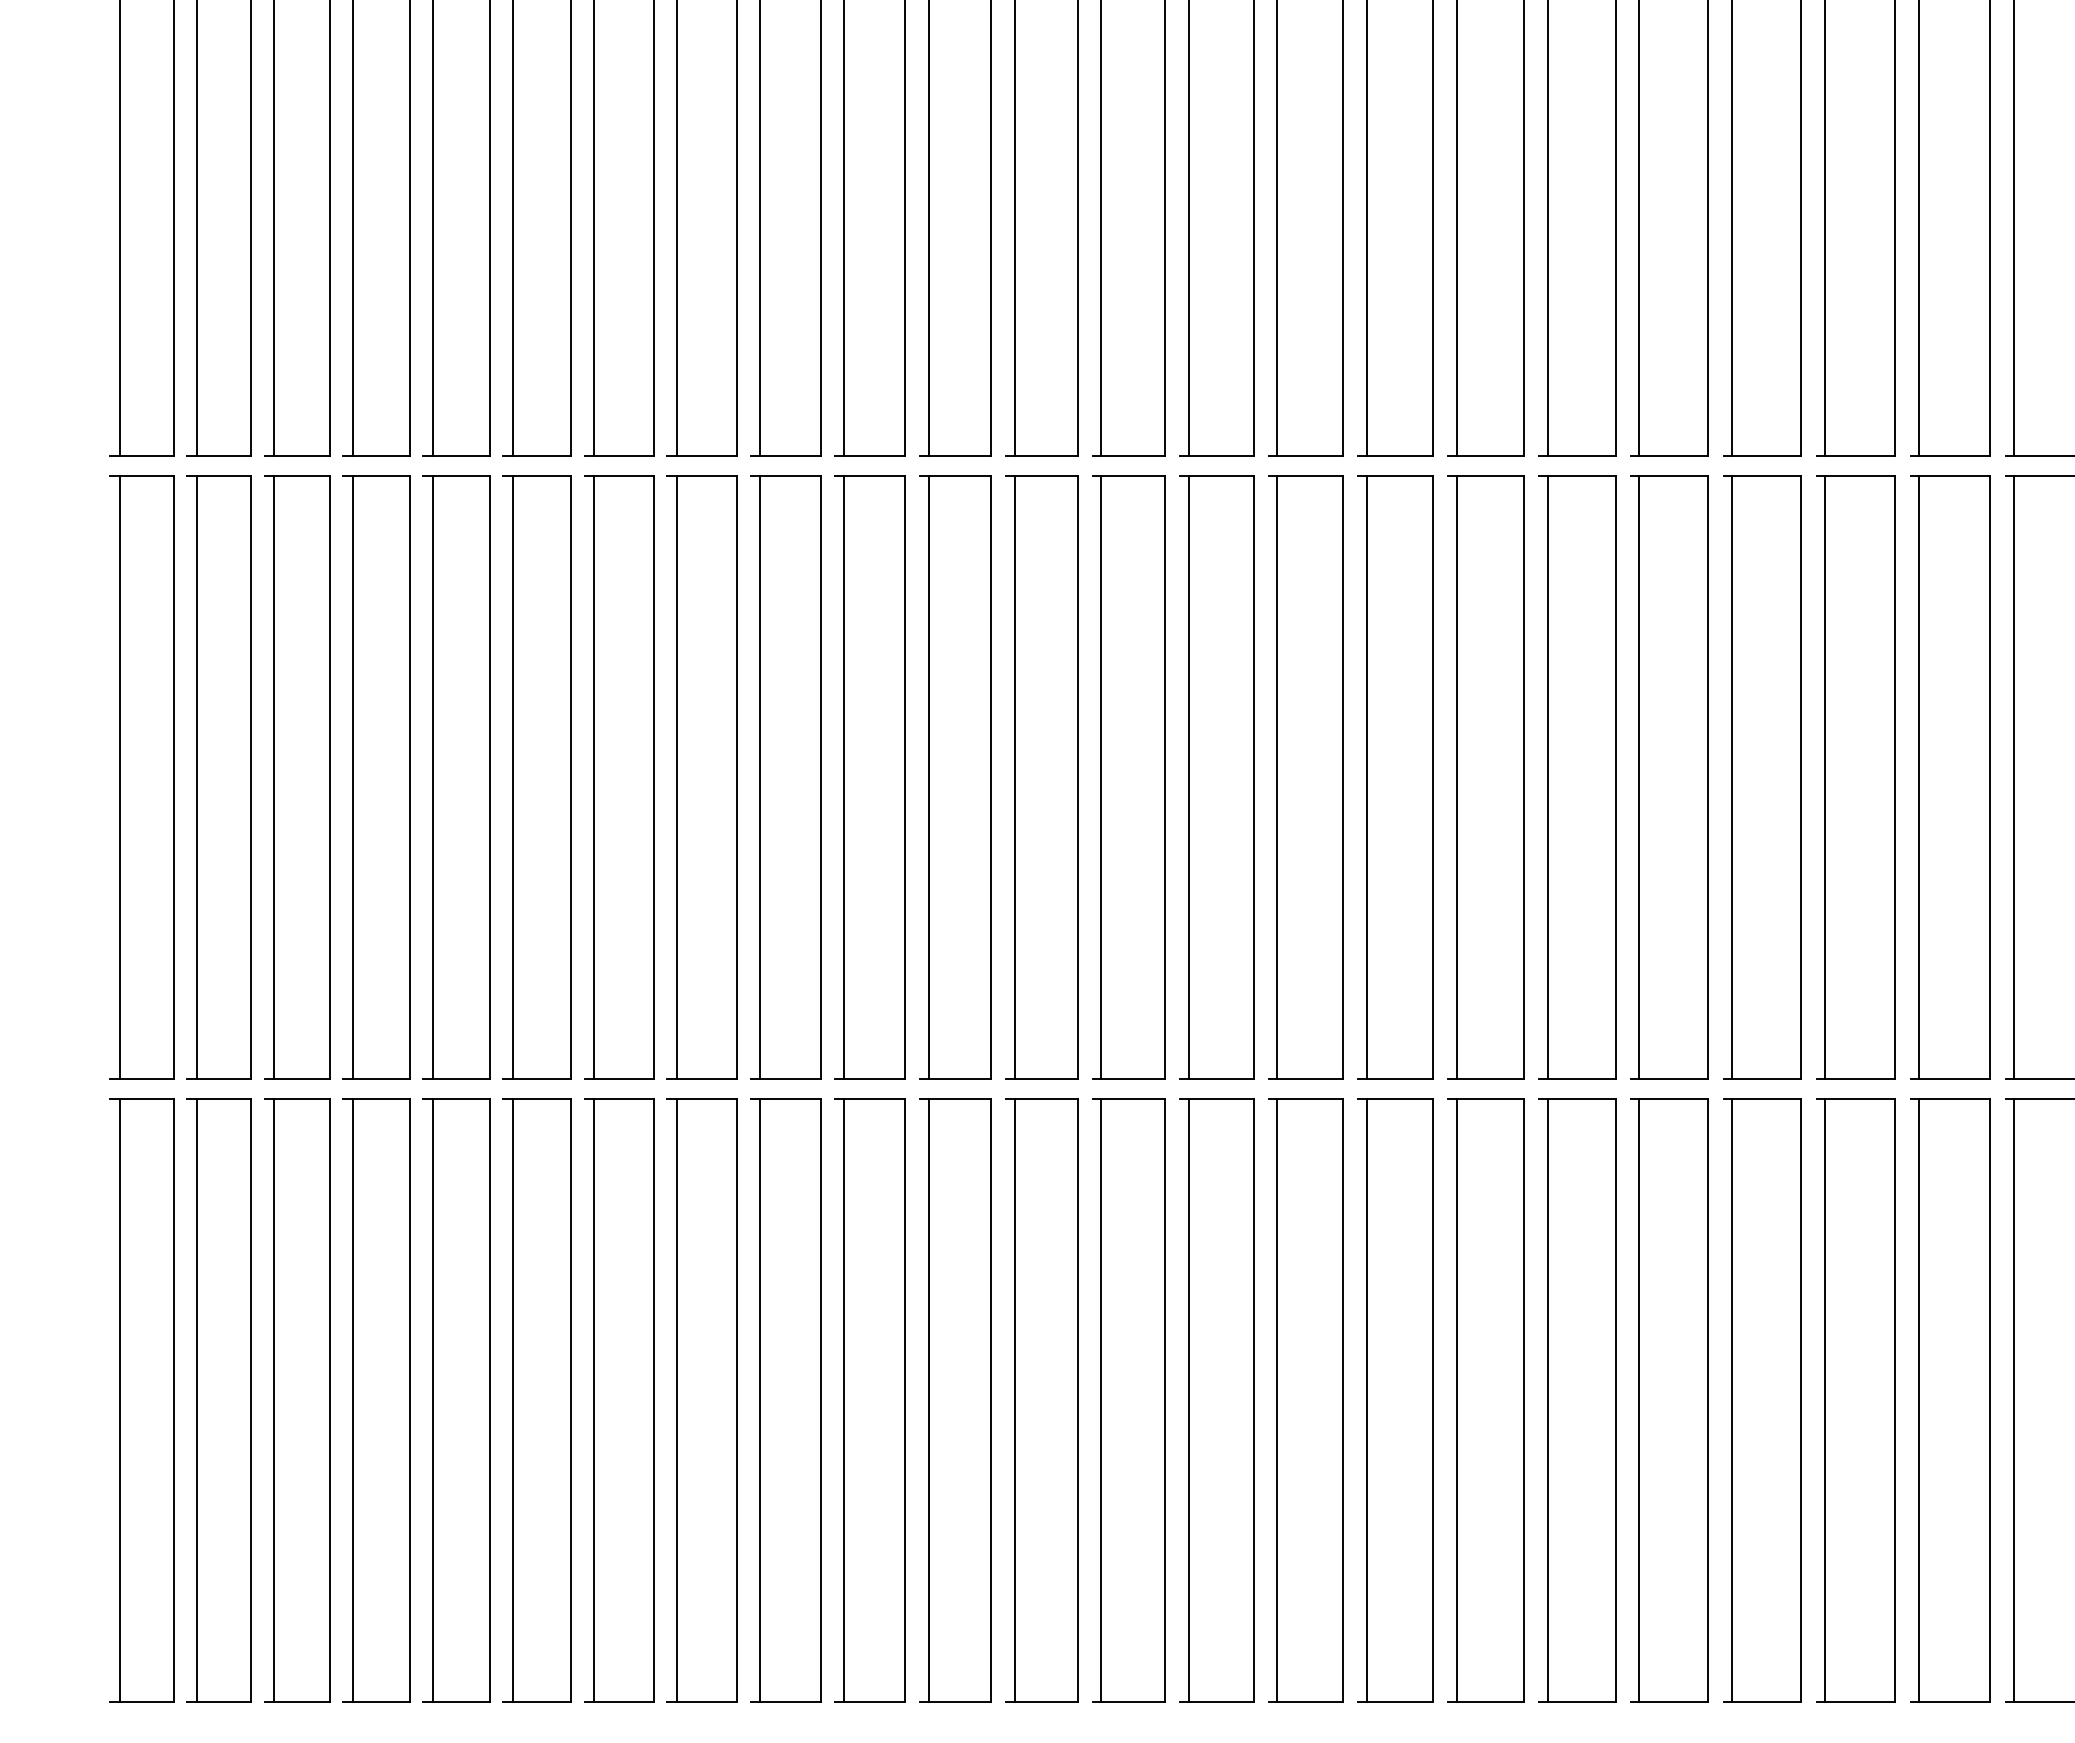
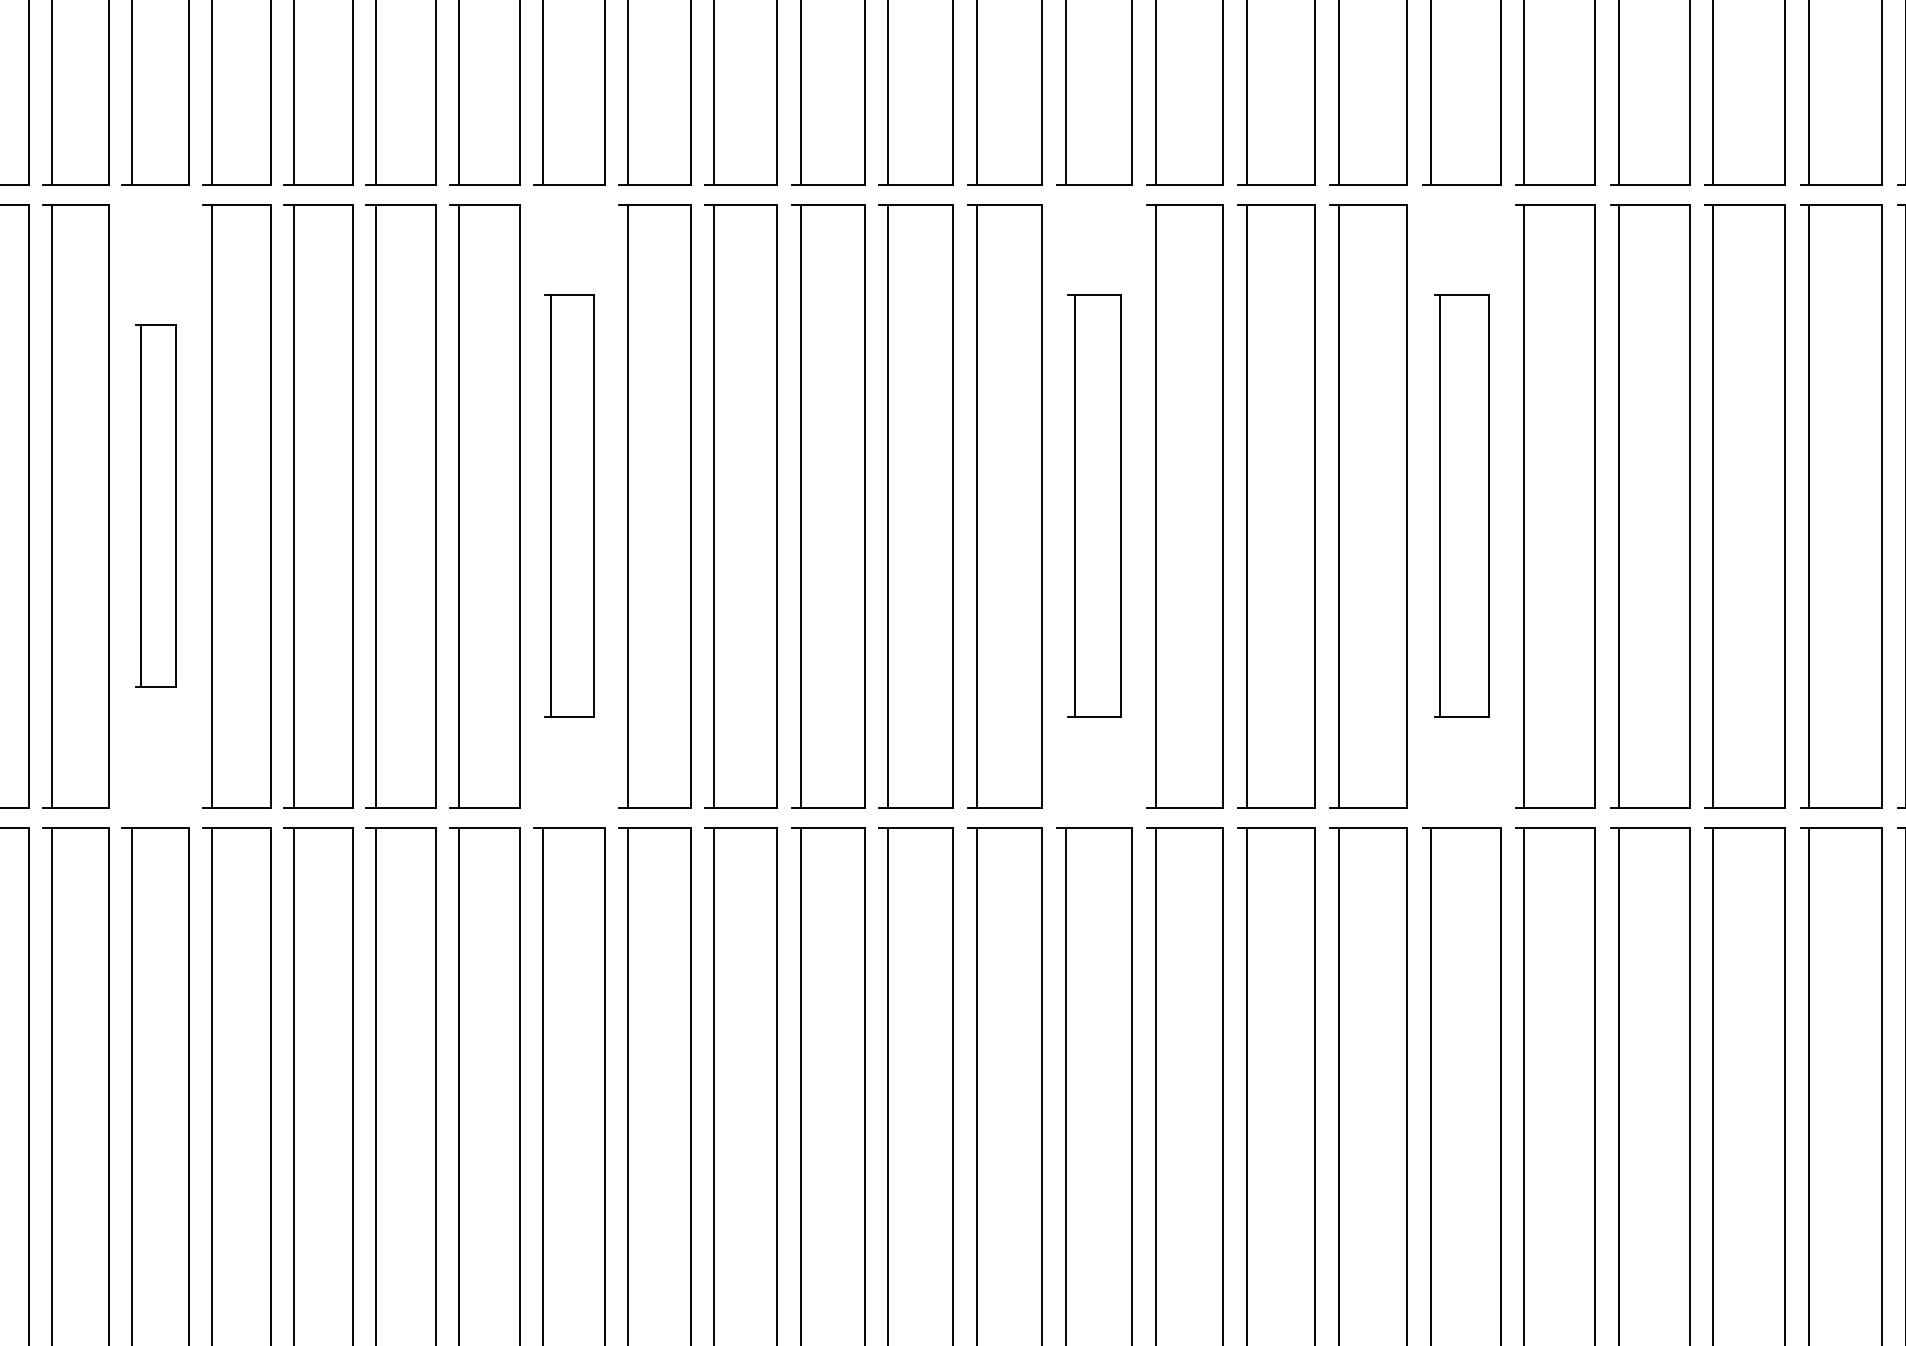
part: (456, 777) -> (155, 506), size x0.6
part: (869, 777) -> (568, 506), size x0.7
part: (1395, 777) -> (1094, 506), size x0.7
part: (1762, 777) -> (1461, 506), size x0.7

